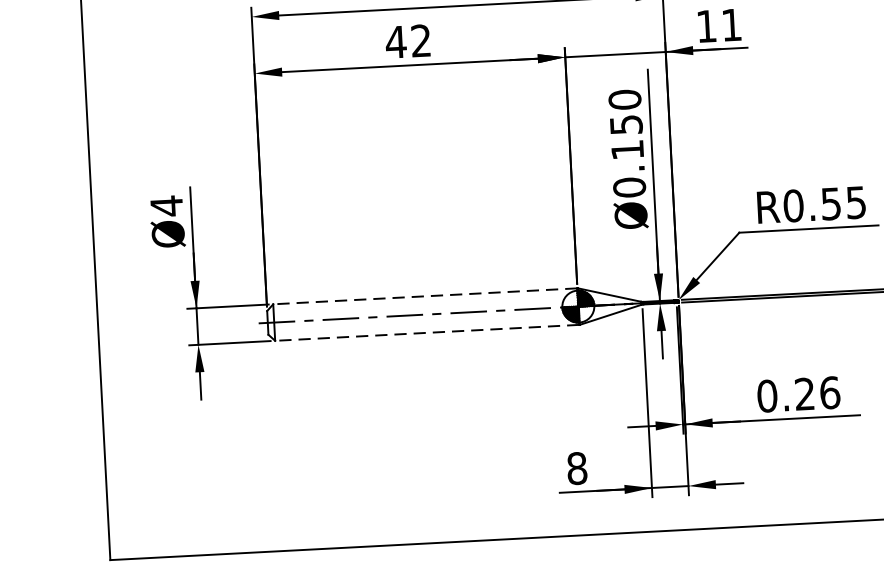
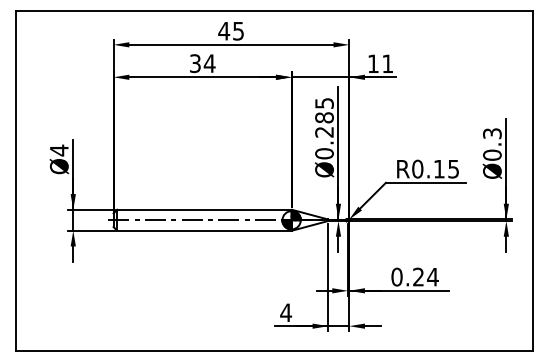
text: (408, 41) -> (202, 63), 42 -> 34
text: (626, 124) -> (324, 117), Ø0.150 -> Ø0.285
text: (831, 204) -> (439, 169), R0.55 -> R0.15
line: (423, 295) -> (203, 209), dashed -> solid
line: (425, 332) -> (203, 230), dashed -> solid
text: (829, 391) -> (432, 276), 0.26 -> 0.24
text: (577, 467) -> (286, 312), 8 -> 4

